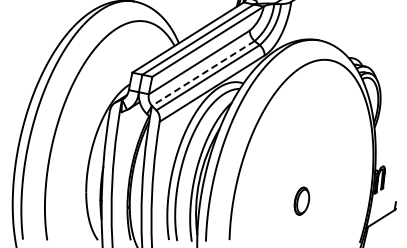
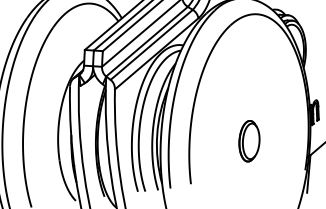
line: (203, 73) -> (147, 41), dashed -> solid
part: (301, 200) -> (248, 140), size x1.67

